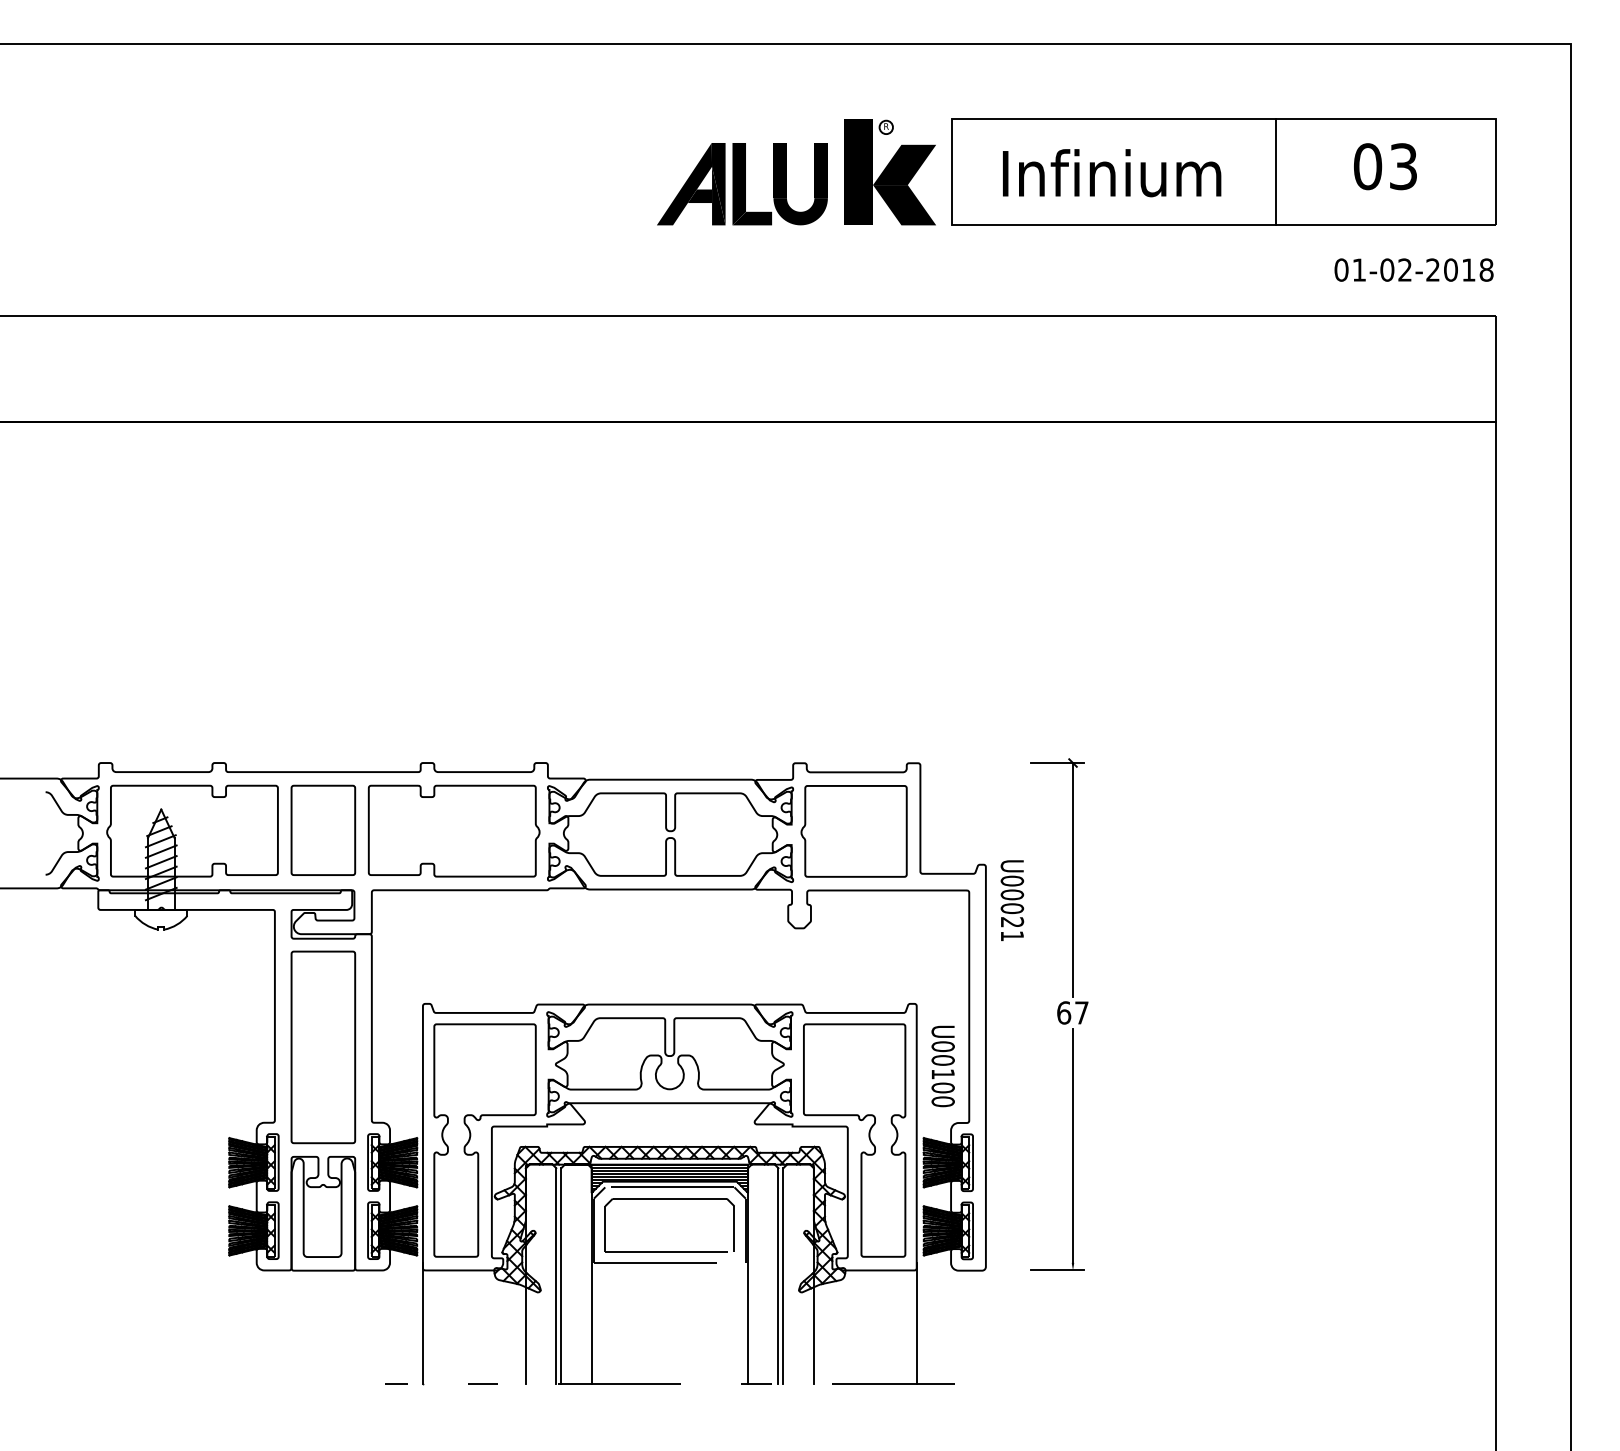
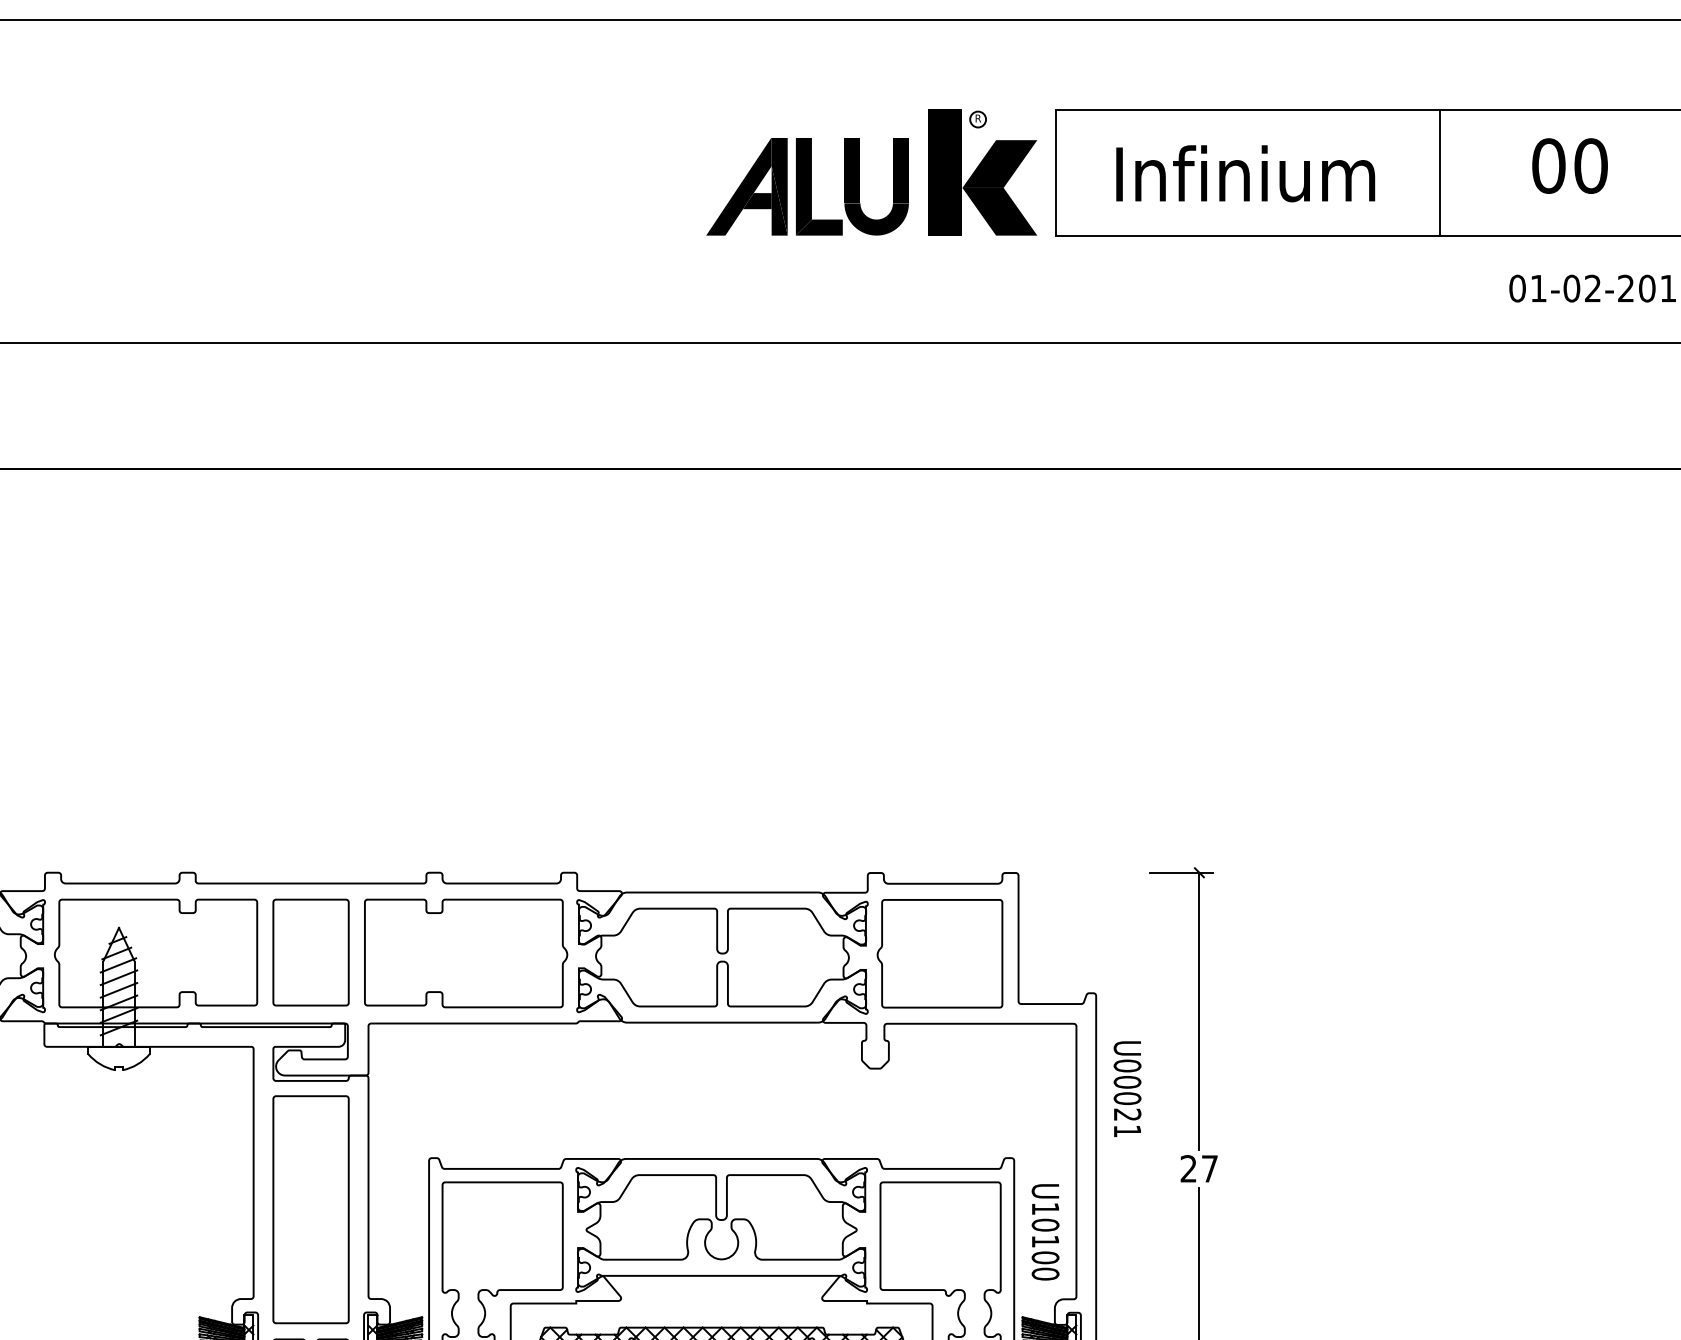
text: (1403, 166) -> (1591, 165), 03 -> 00
text: (1012, 900) -> (1127, 1088), moved
text: (1064, 1012) -> (1189, 1168), 67 -> 27
text: (942, 1046) -> (1044, 1208), U00100 -> U10100

